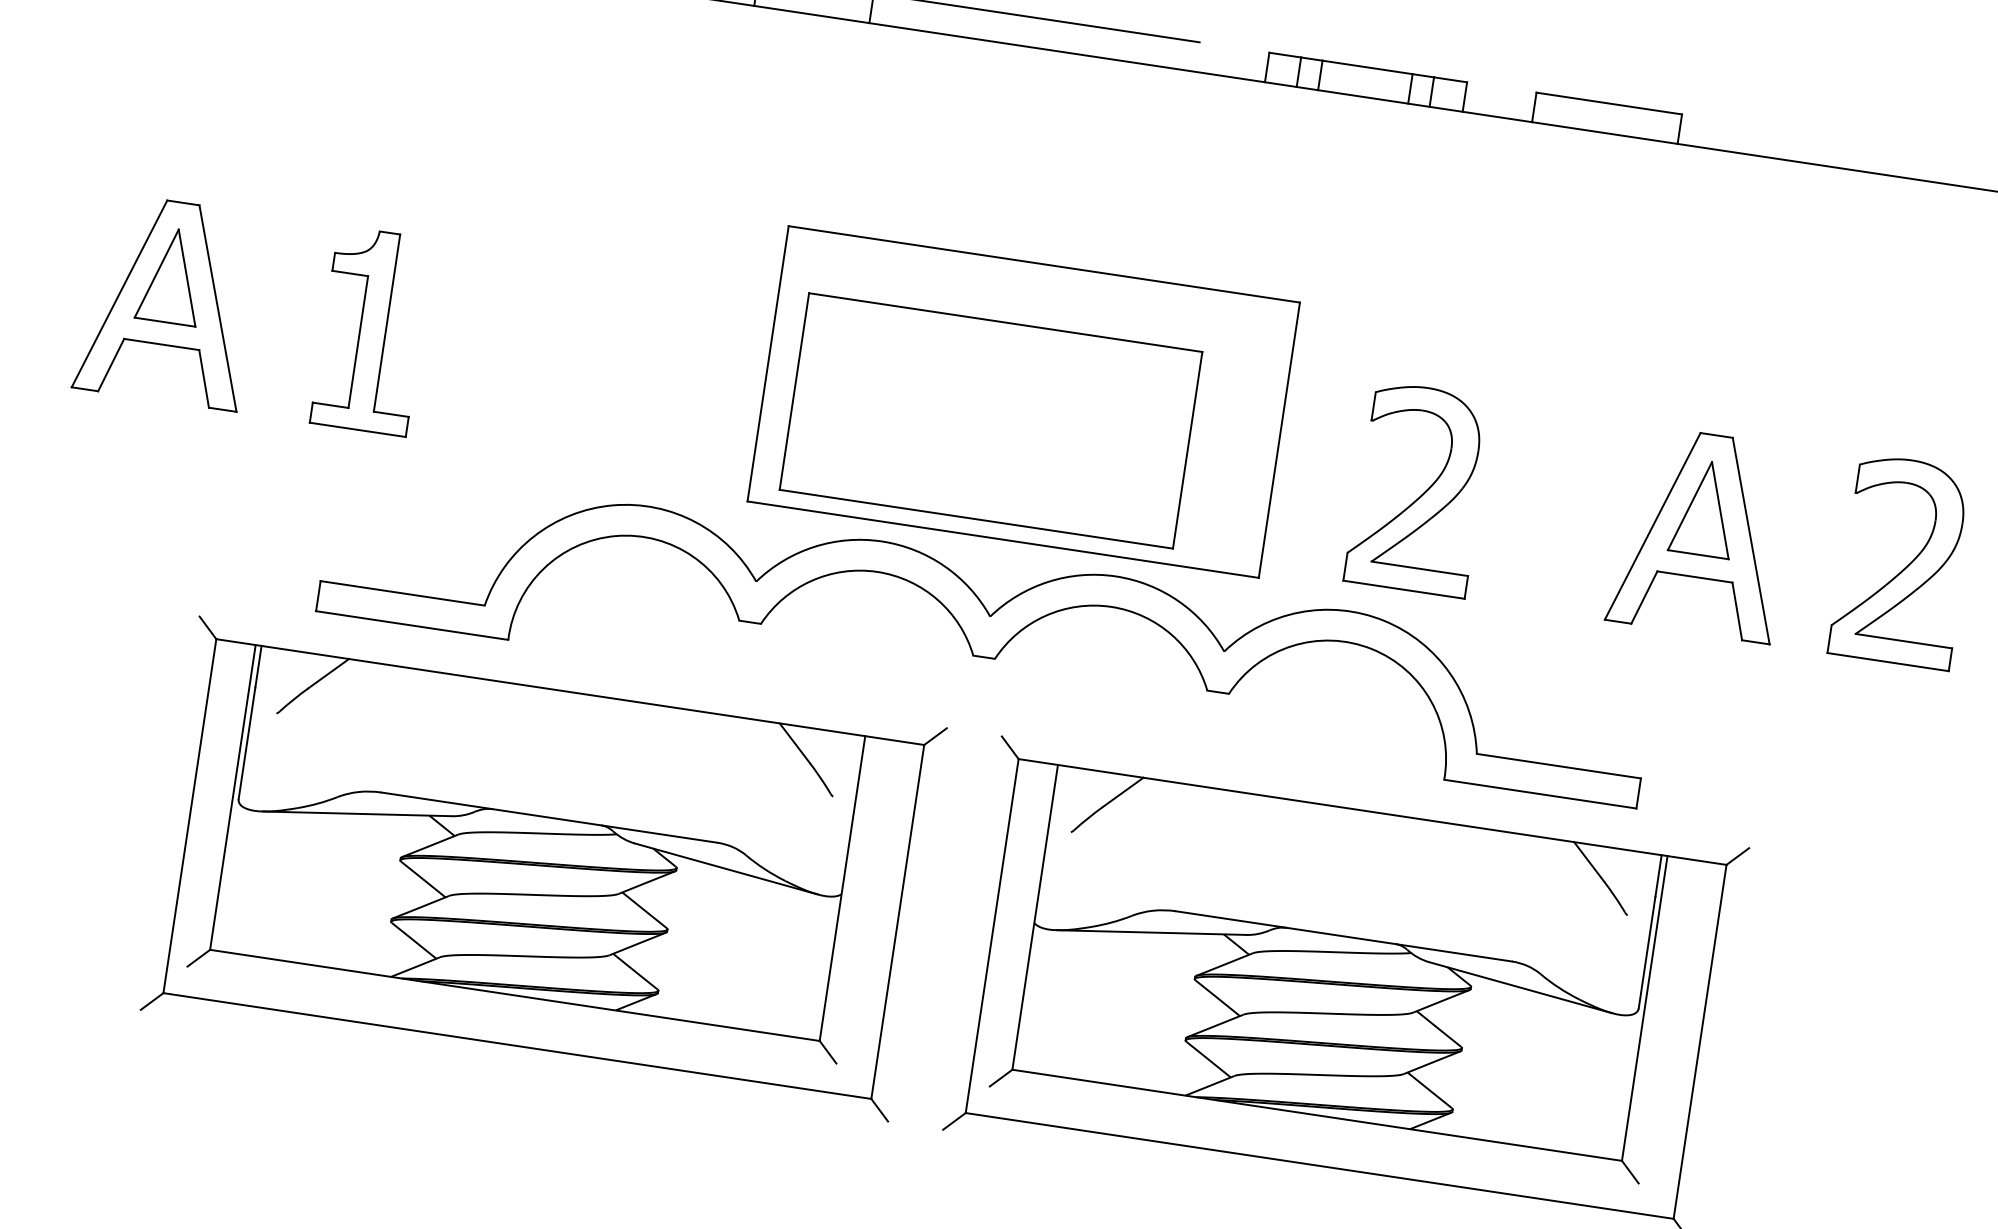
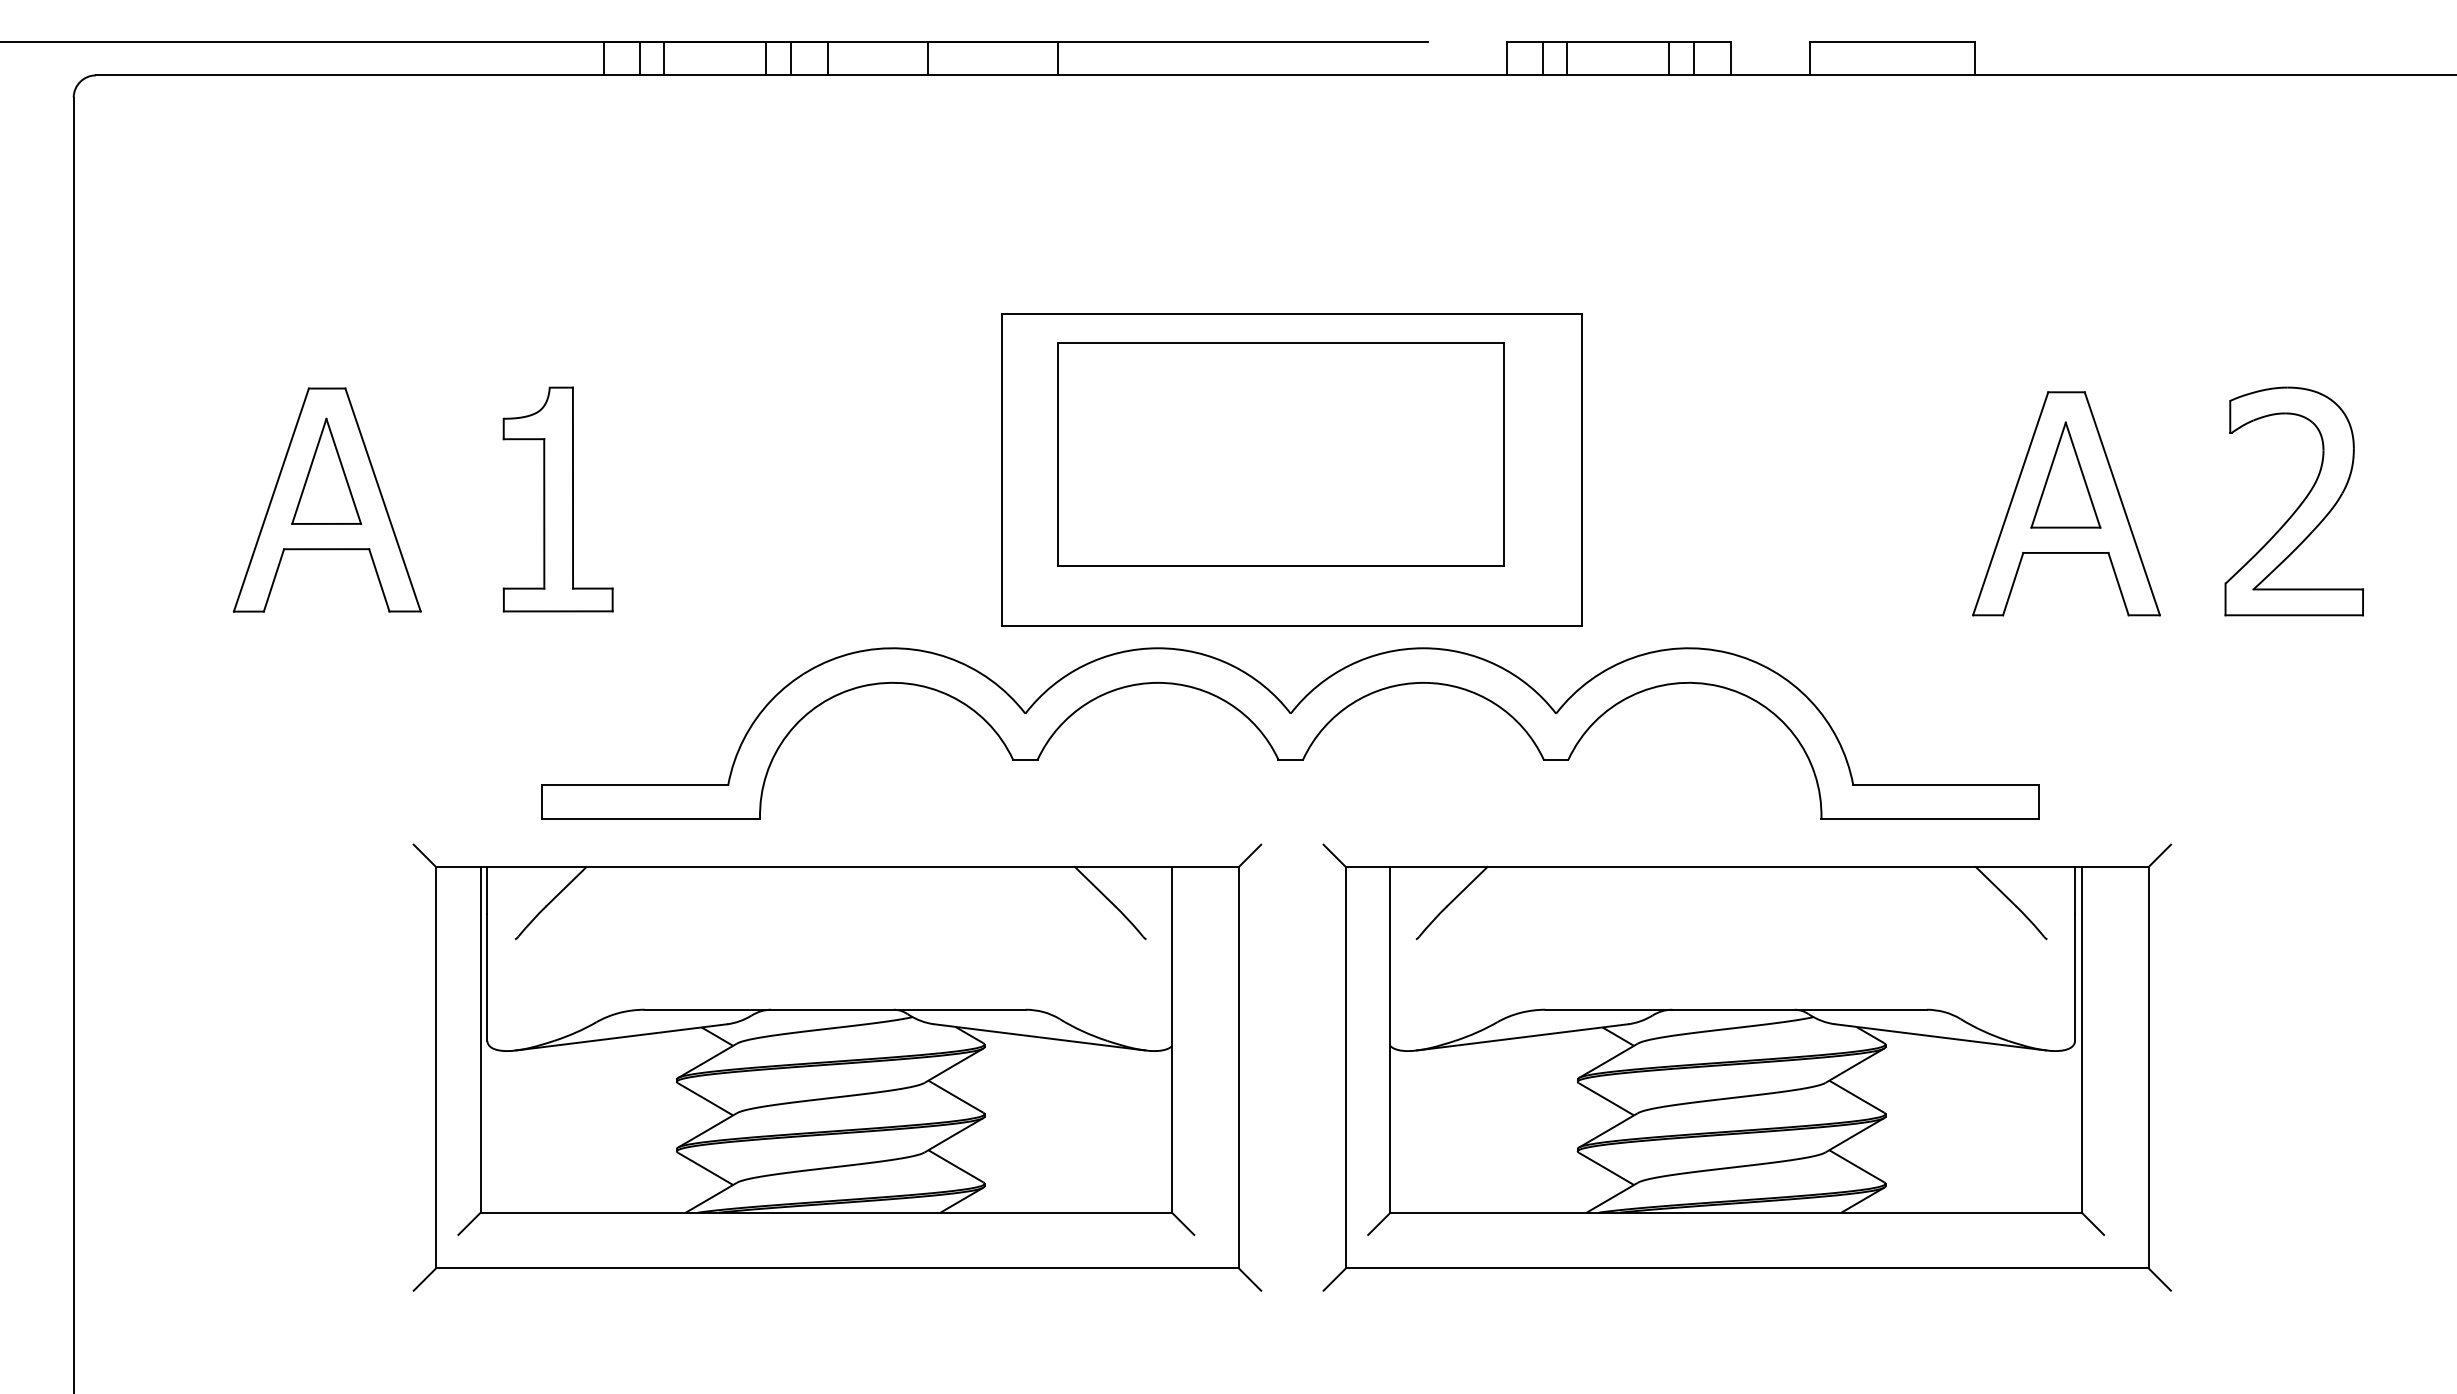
part: (990, 420) -> (1280, 454), moved
part: (1423, 492) -> (1750, 504), removed

